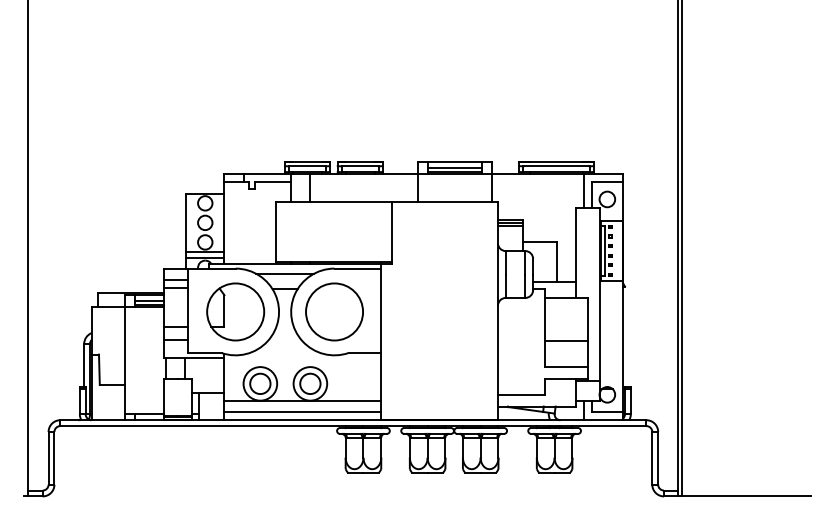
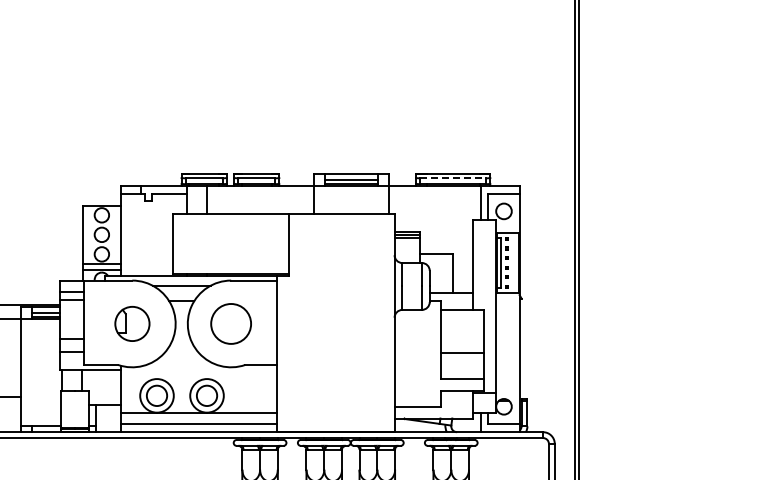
line: (557, 166) -> (454, 178), solid -> dashed
part: (235, 311) -> (132, 323), size x0.6
circle: (334, 311) -> (231, 323), size x0.7

